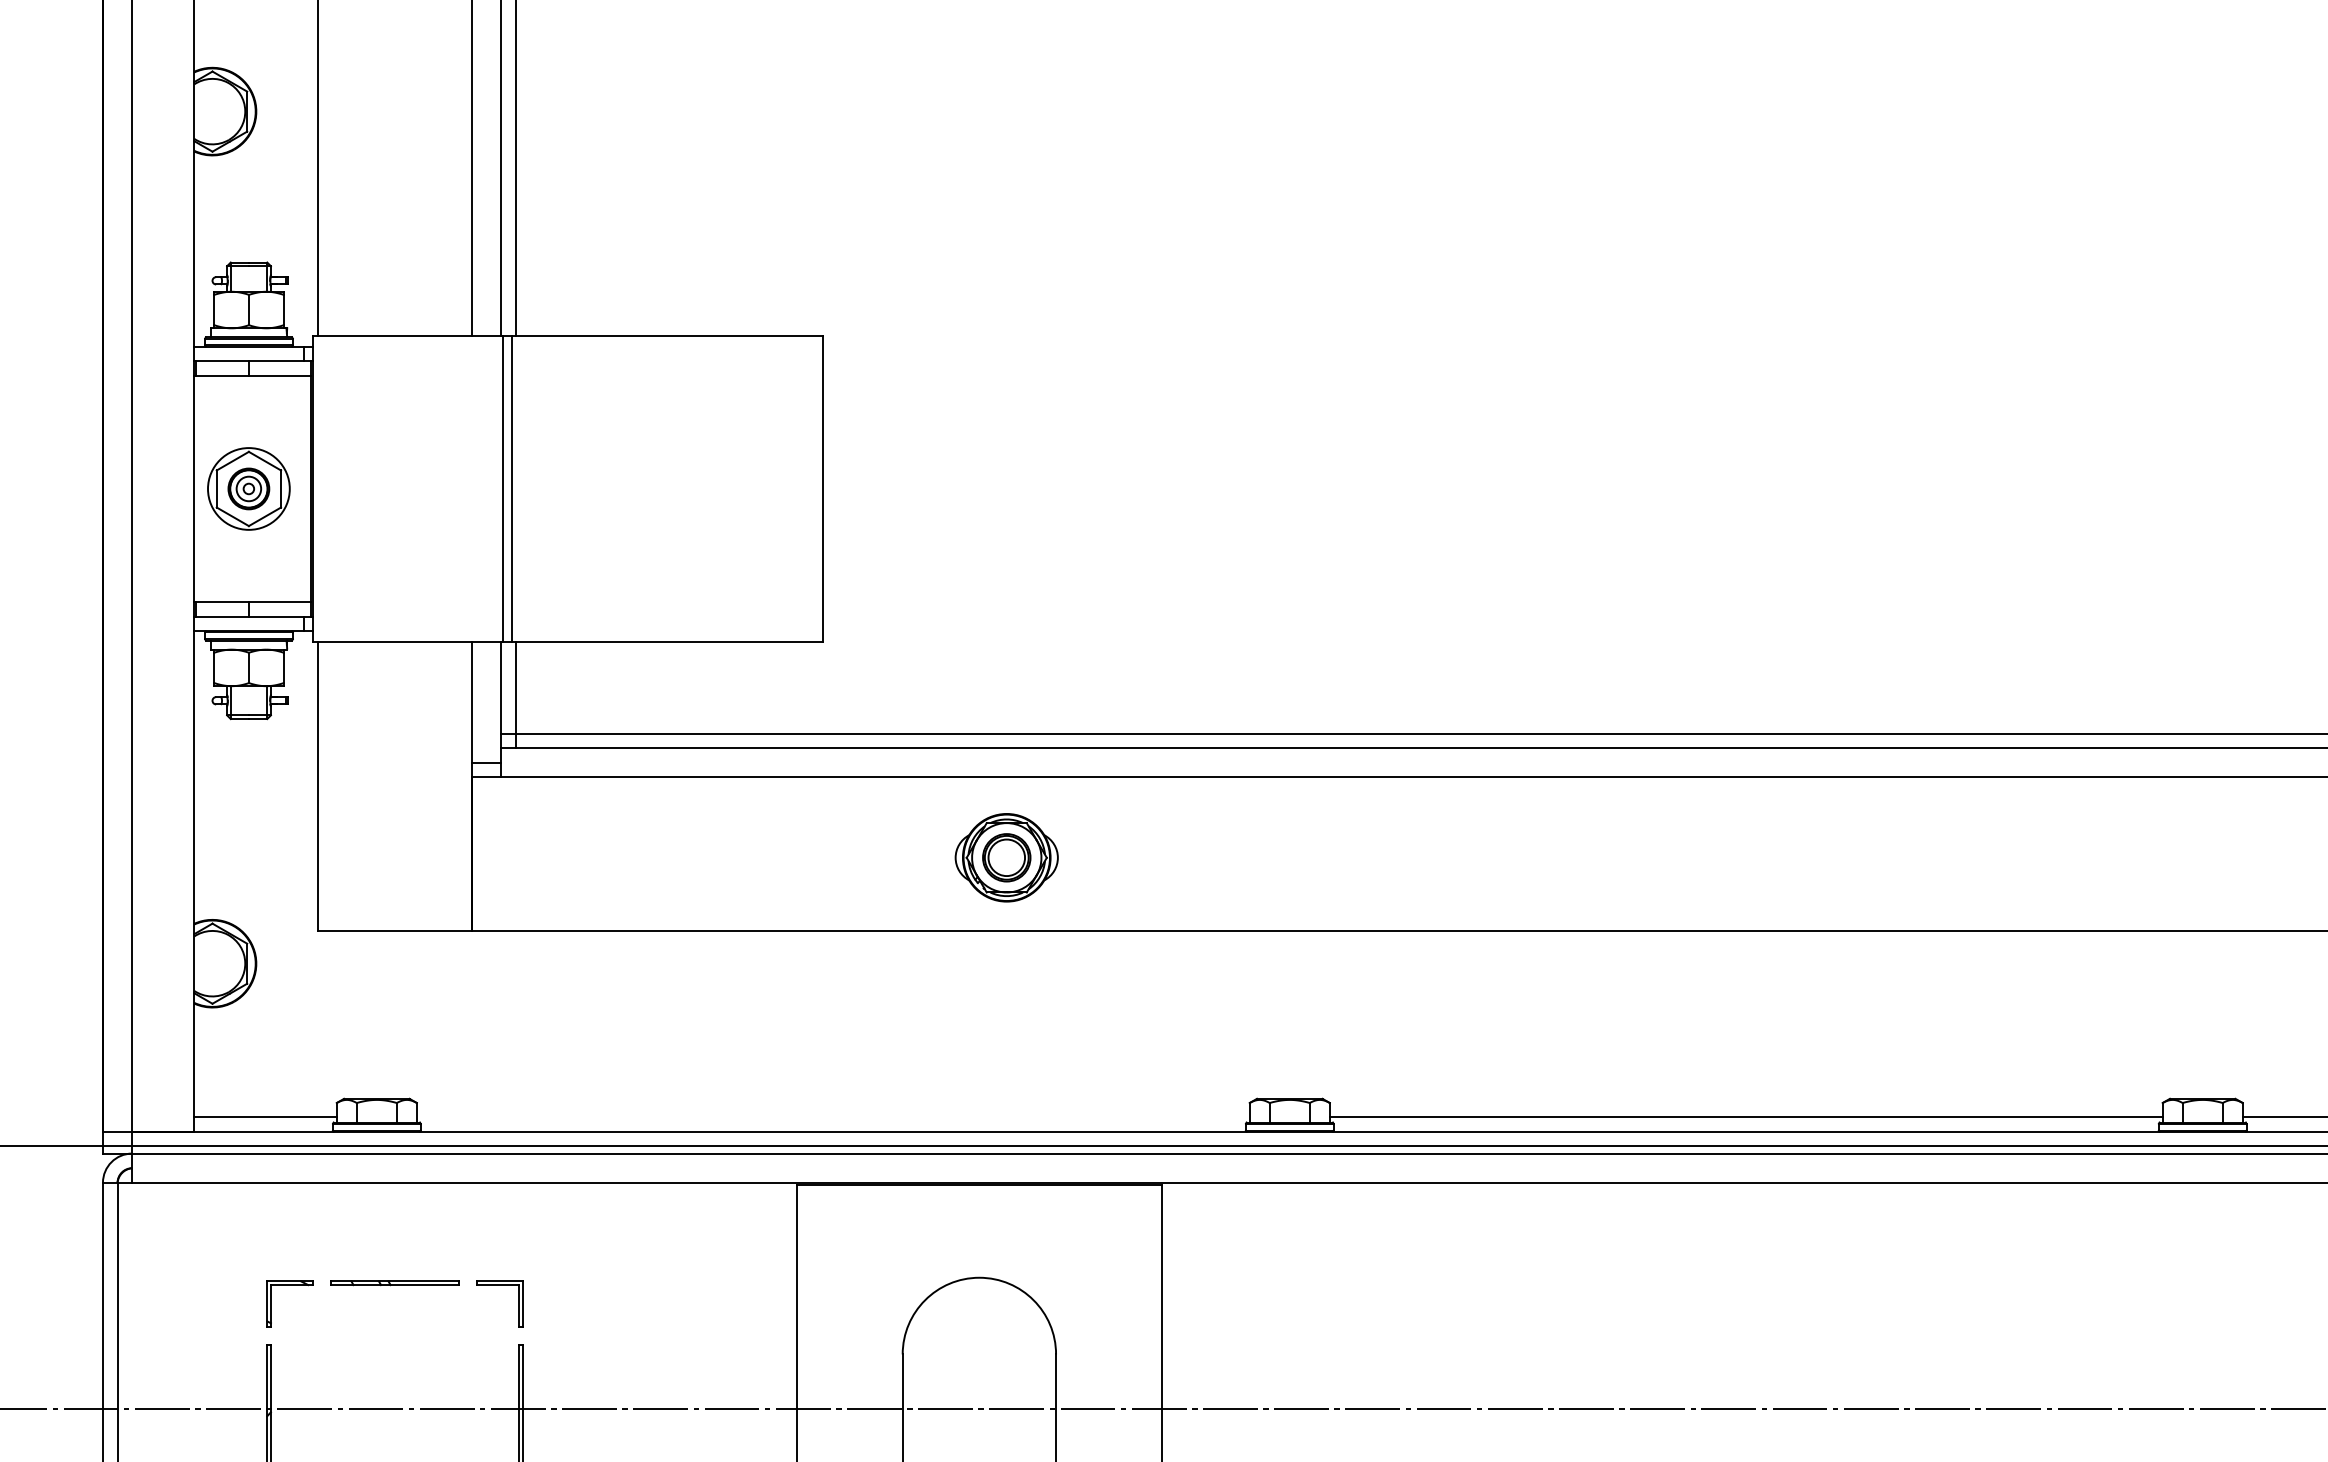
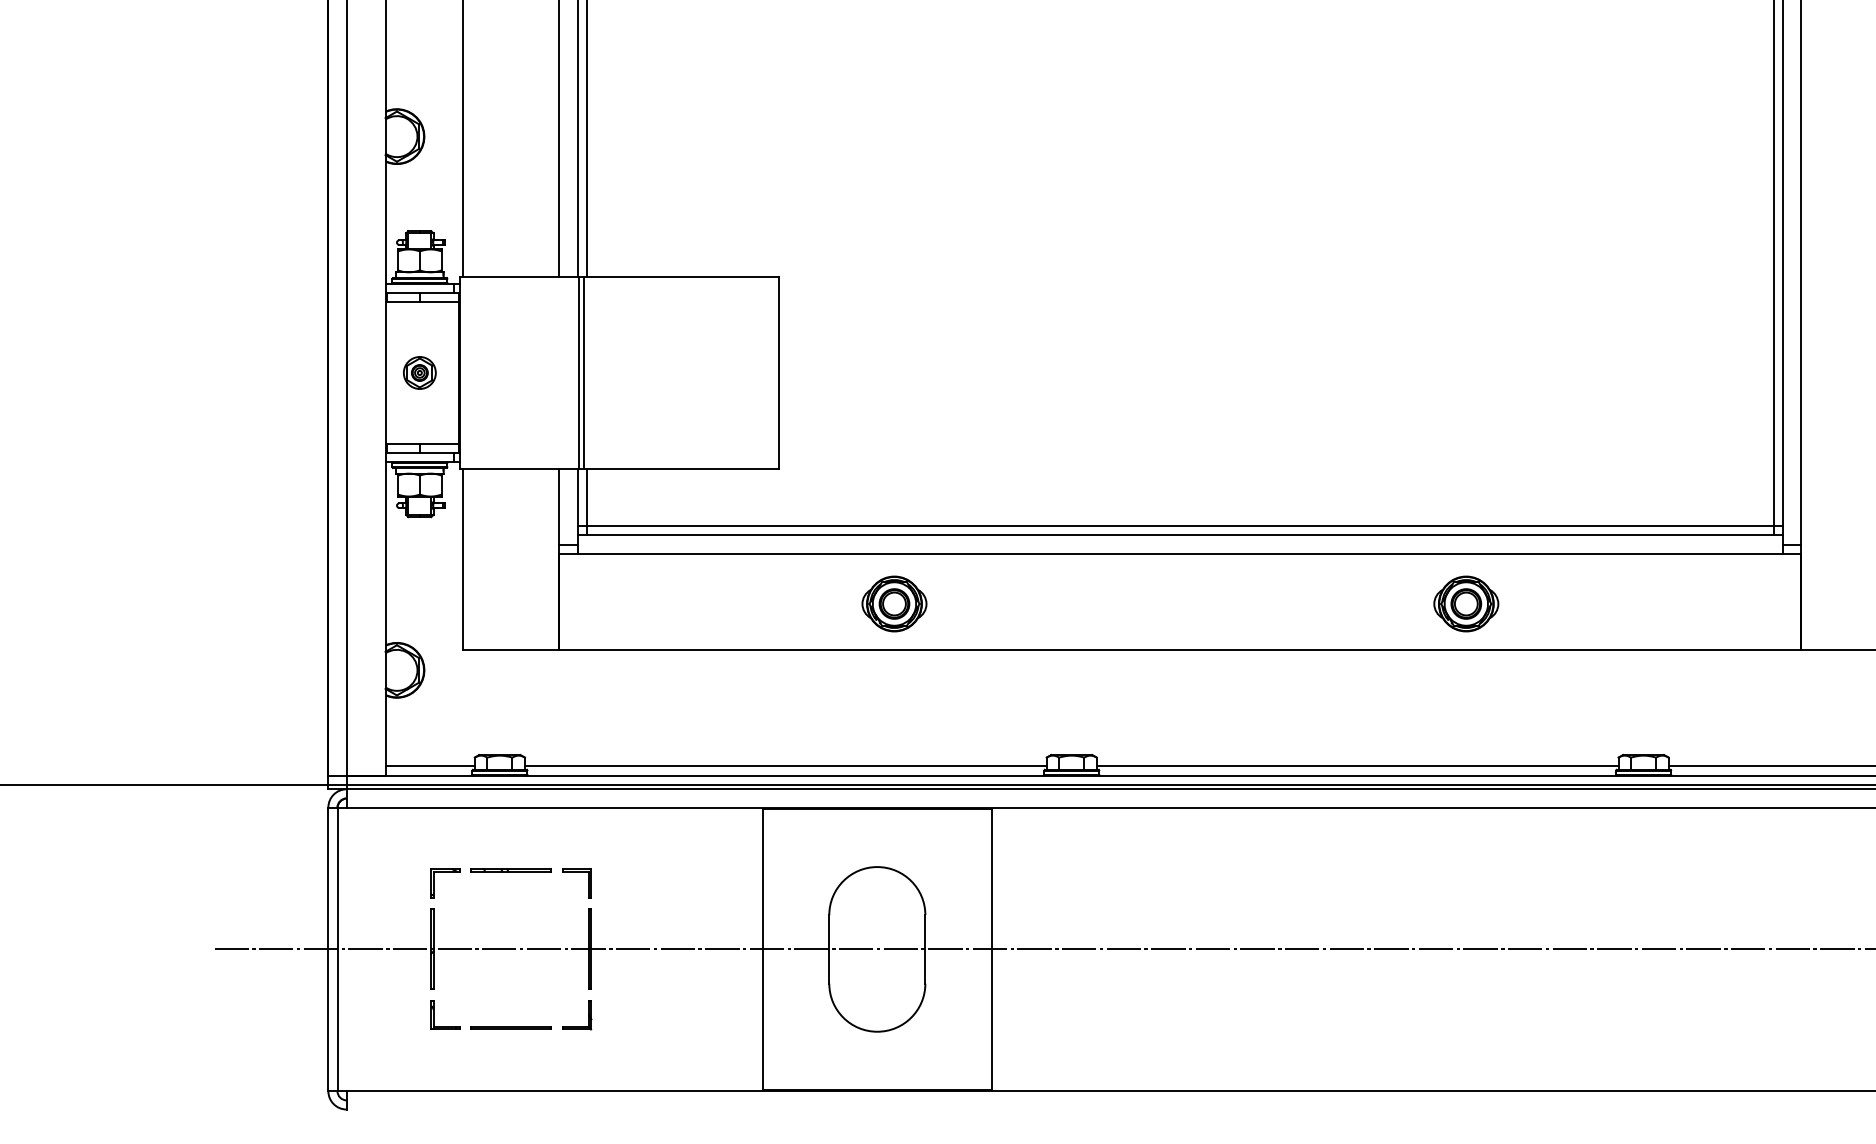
part: (248, 488) -> (419, 372), size x0.62
part: (1919, 856) -> (1466, 603), added
line: (832, 1117) -> (785, 766), added

